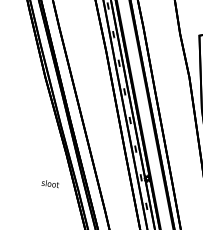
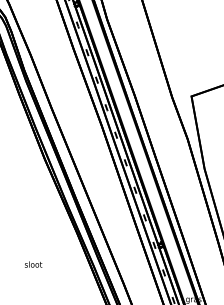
text: (50, 183) -> (33, 264), moved

